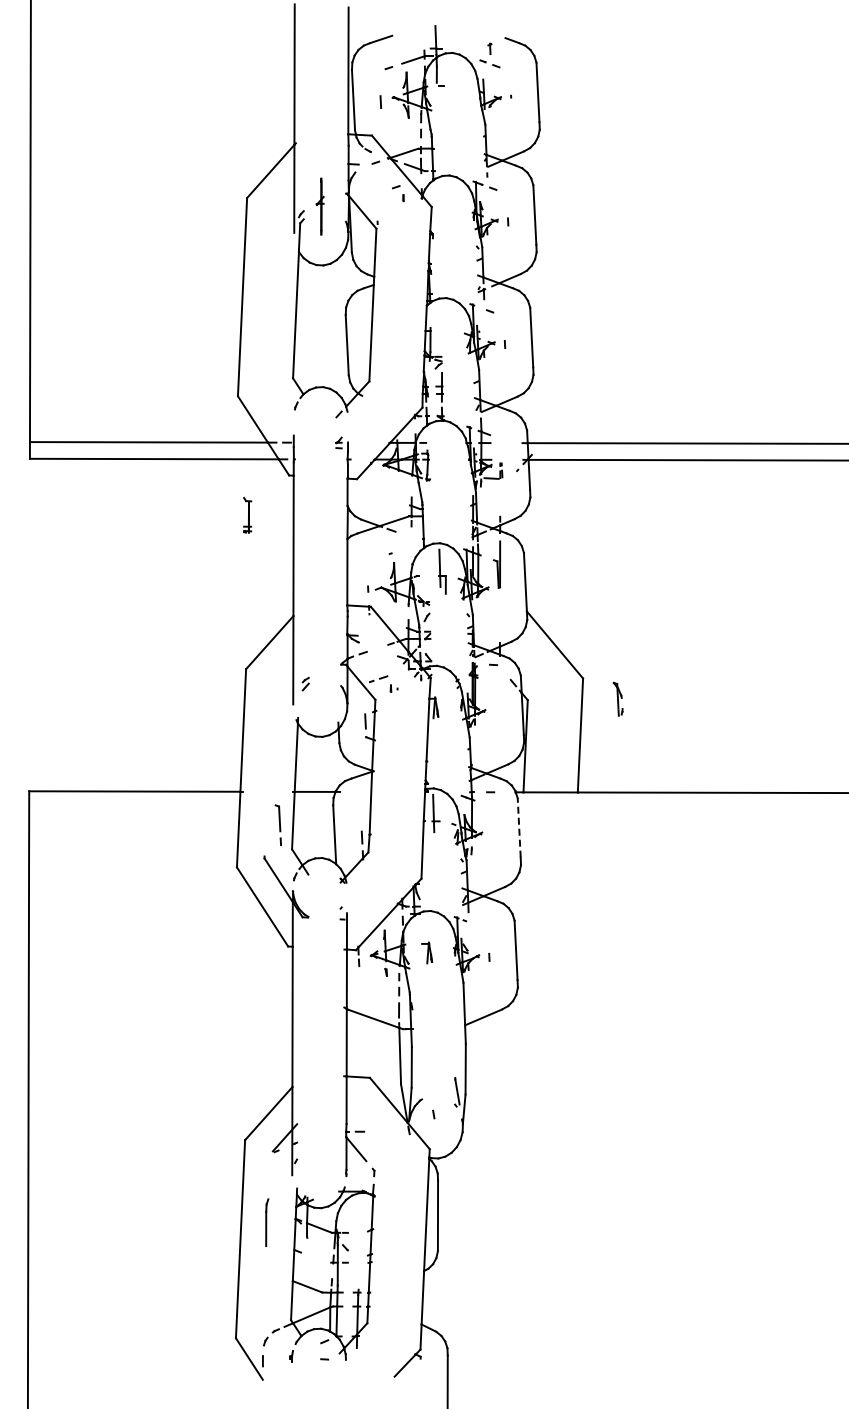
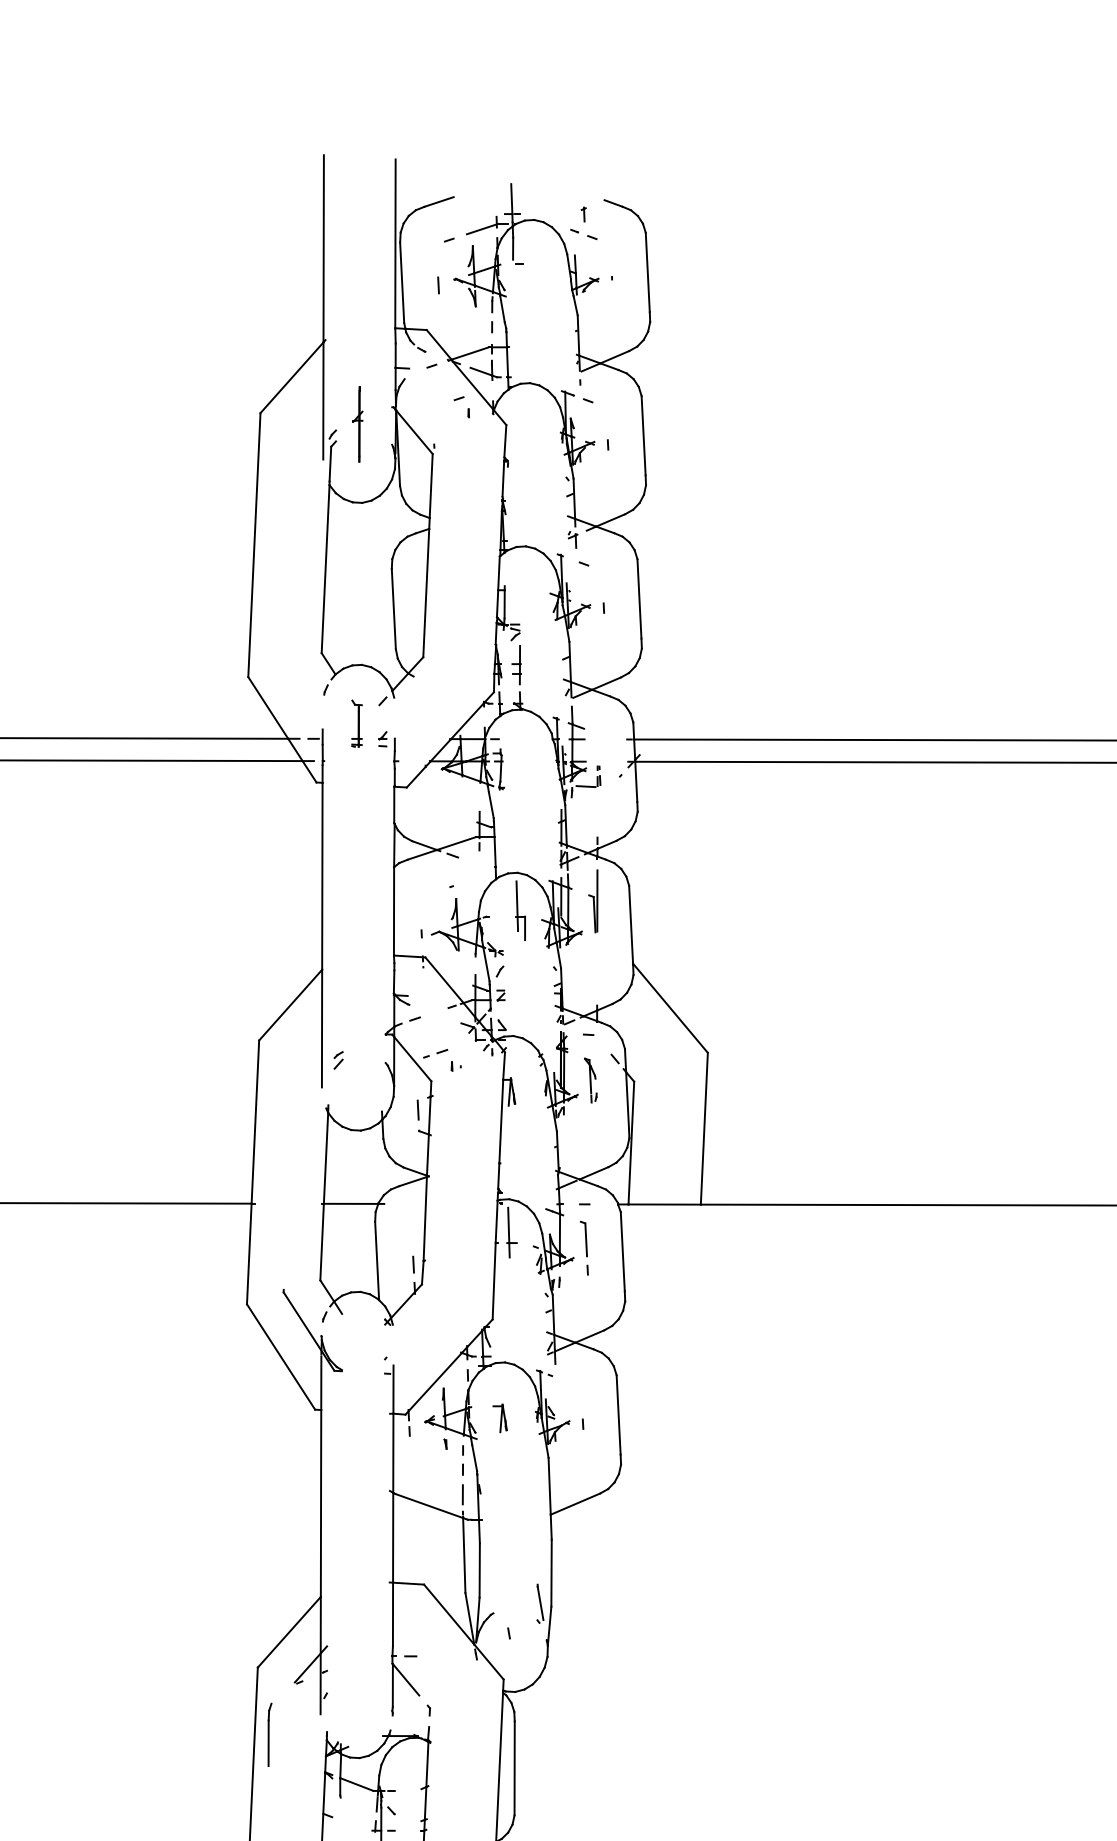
part: (247, 514) -> (356, 722), moved
part: (617, 698) -> (589, 1079), moved
part: (277, 824) -> (583, 1247), moved
line: (519, 827) -> (623, 1251), dashed -> solid
line: (267, 1222) -> (270, 1734), moved

